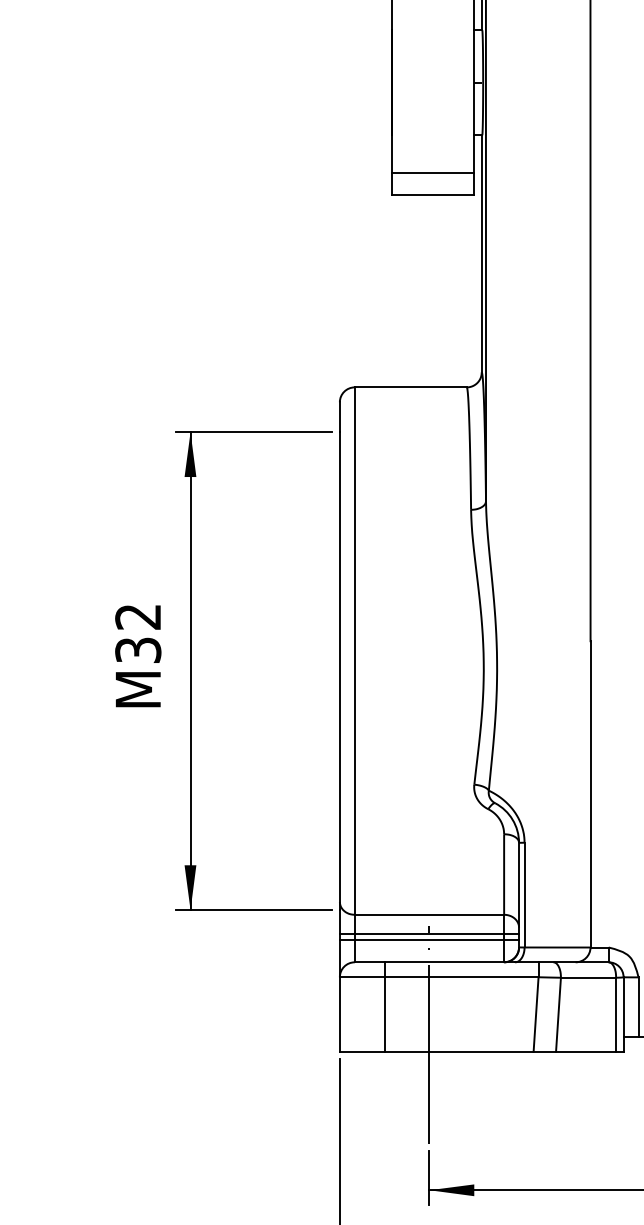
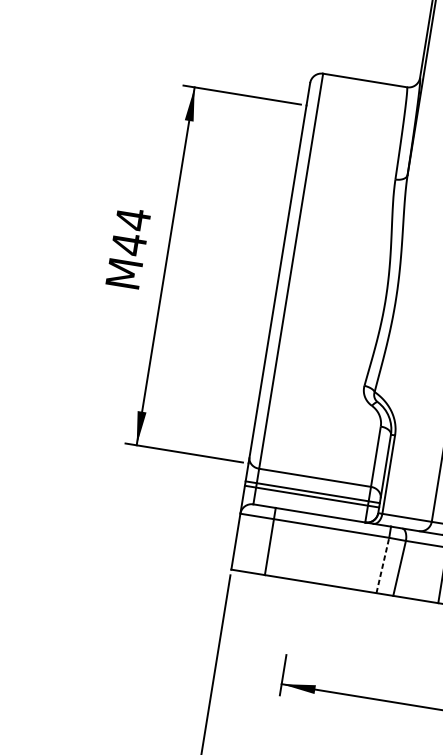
text: (138, 633) -> (131, 231), 32 -> 44
line: (536, 1014) -> (383, 565), solid -> dashed
line: (429, 1034) -> (300, 567), removed

